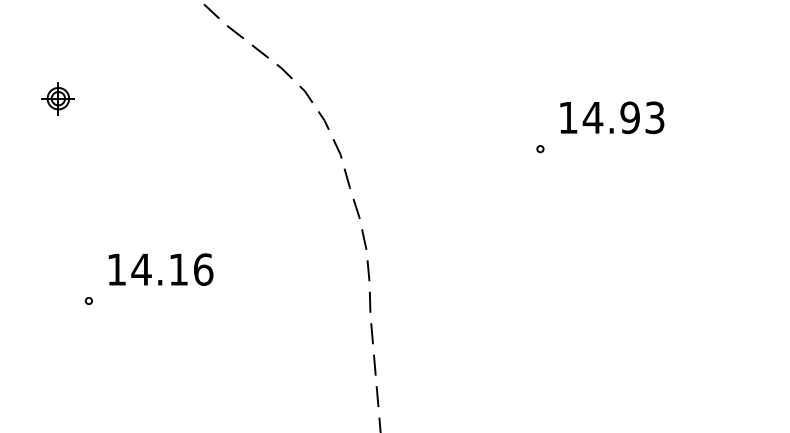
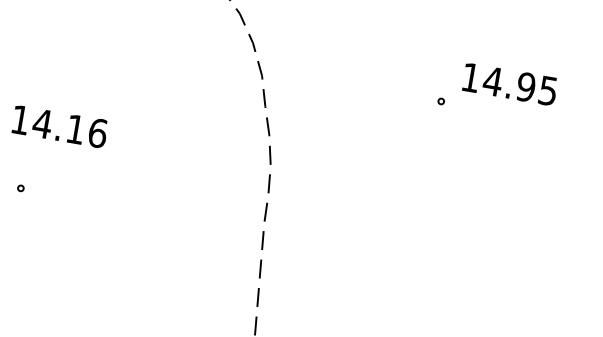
text: (655, 117) -> (548, 90), 14.93 -> 14.95
text: (160, 269) -> (59, 126), moved
part: (88, 300) -> (20, 187), moved

